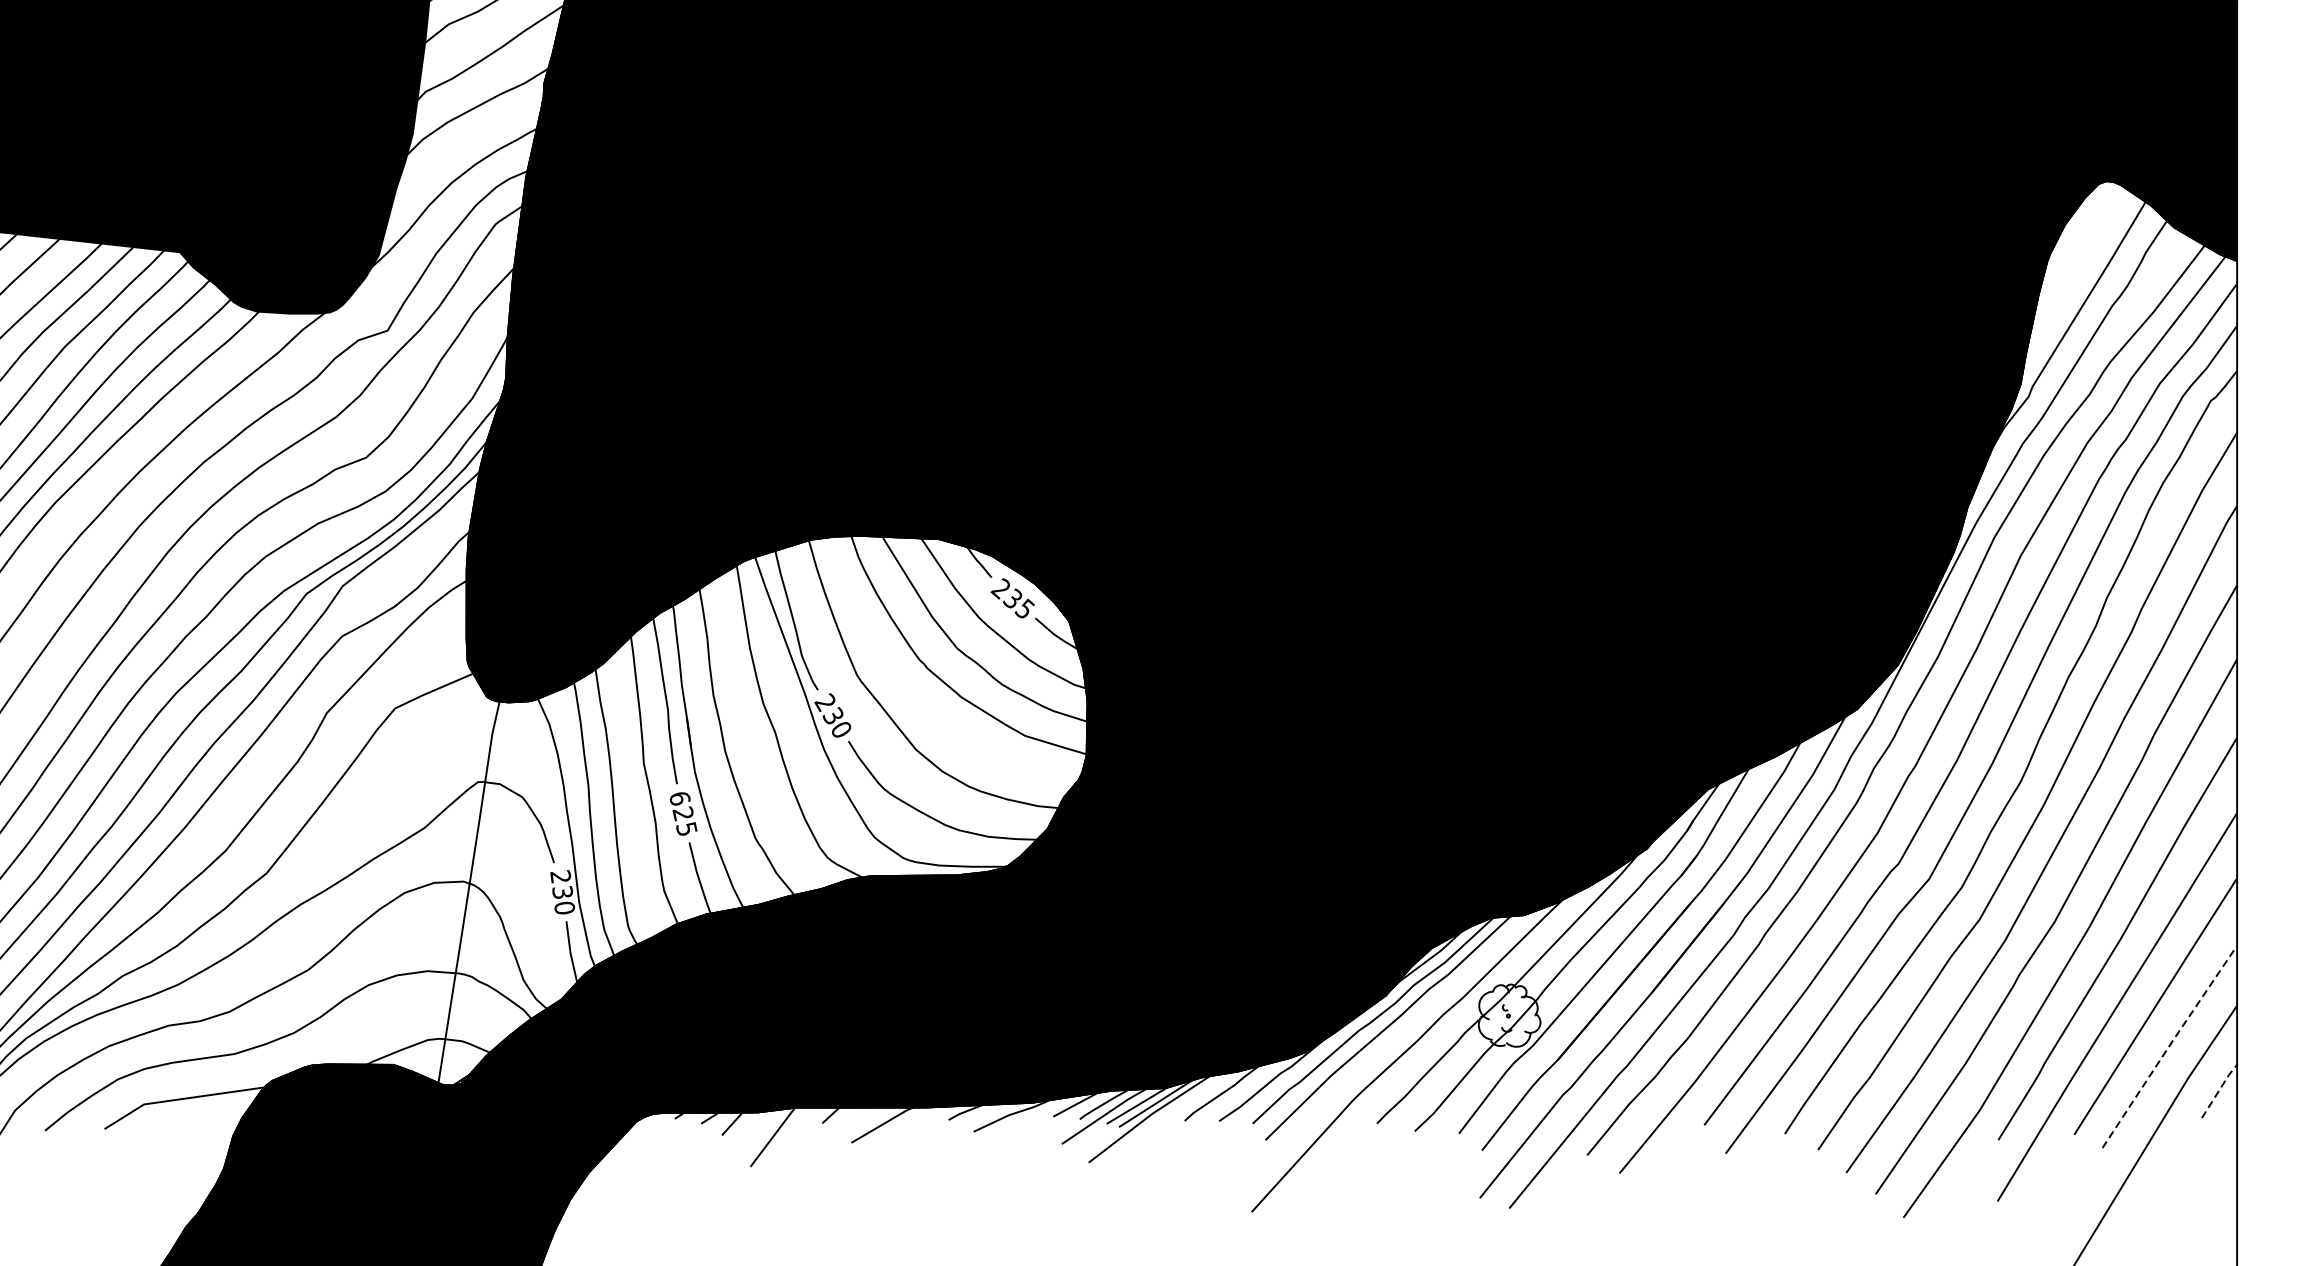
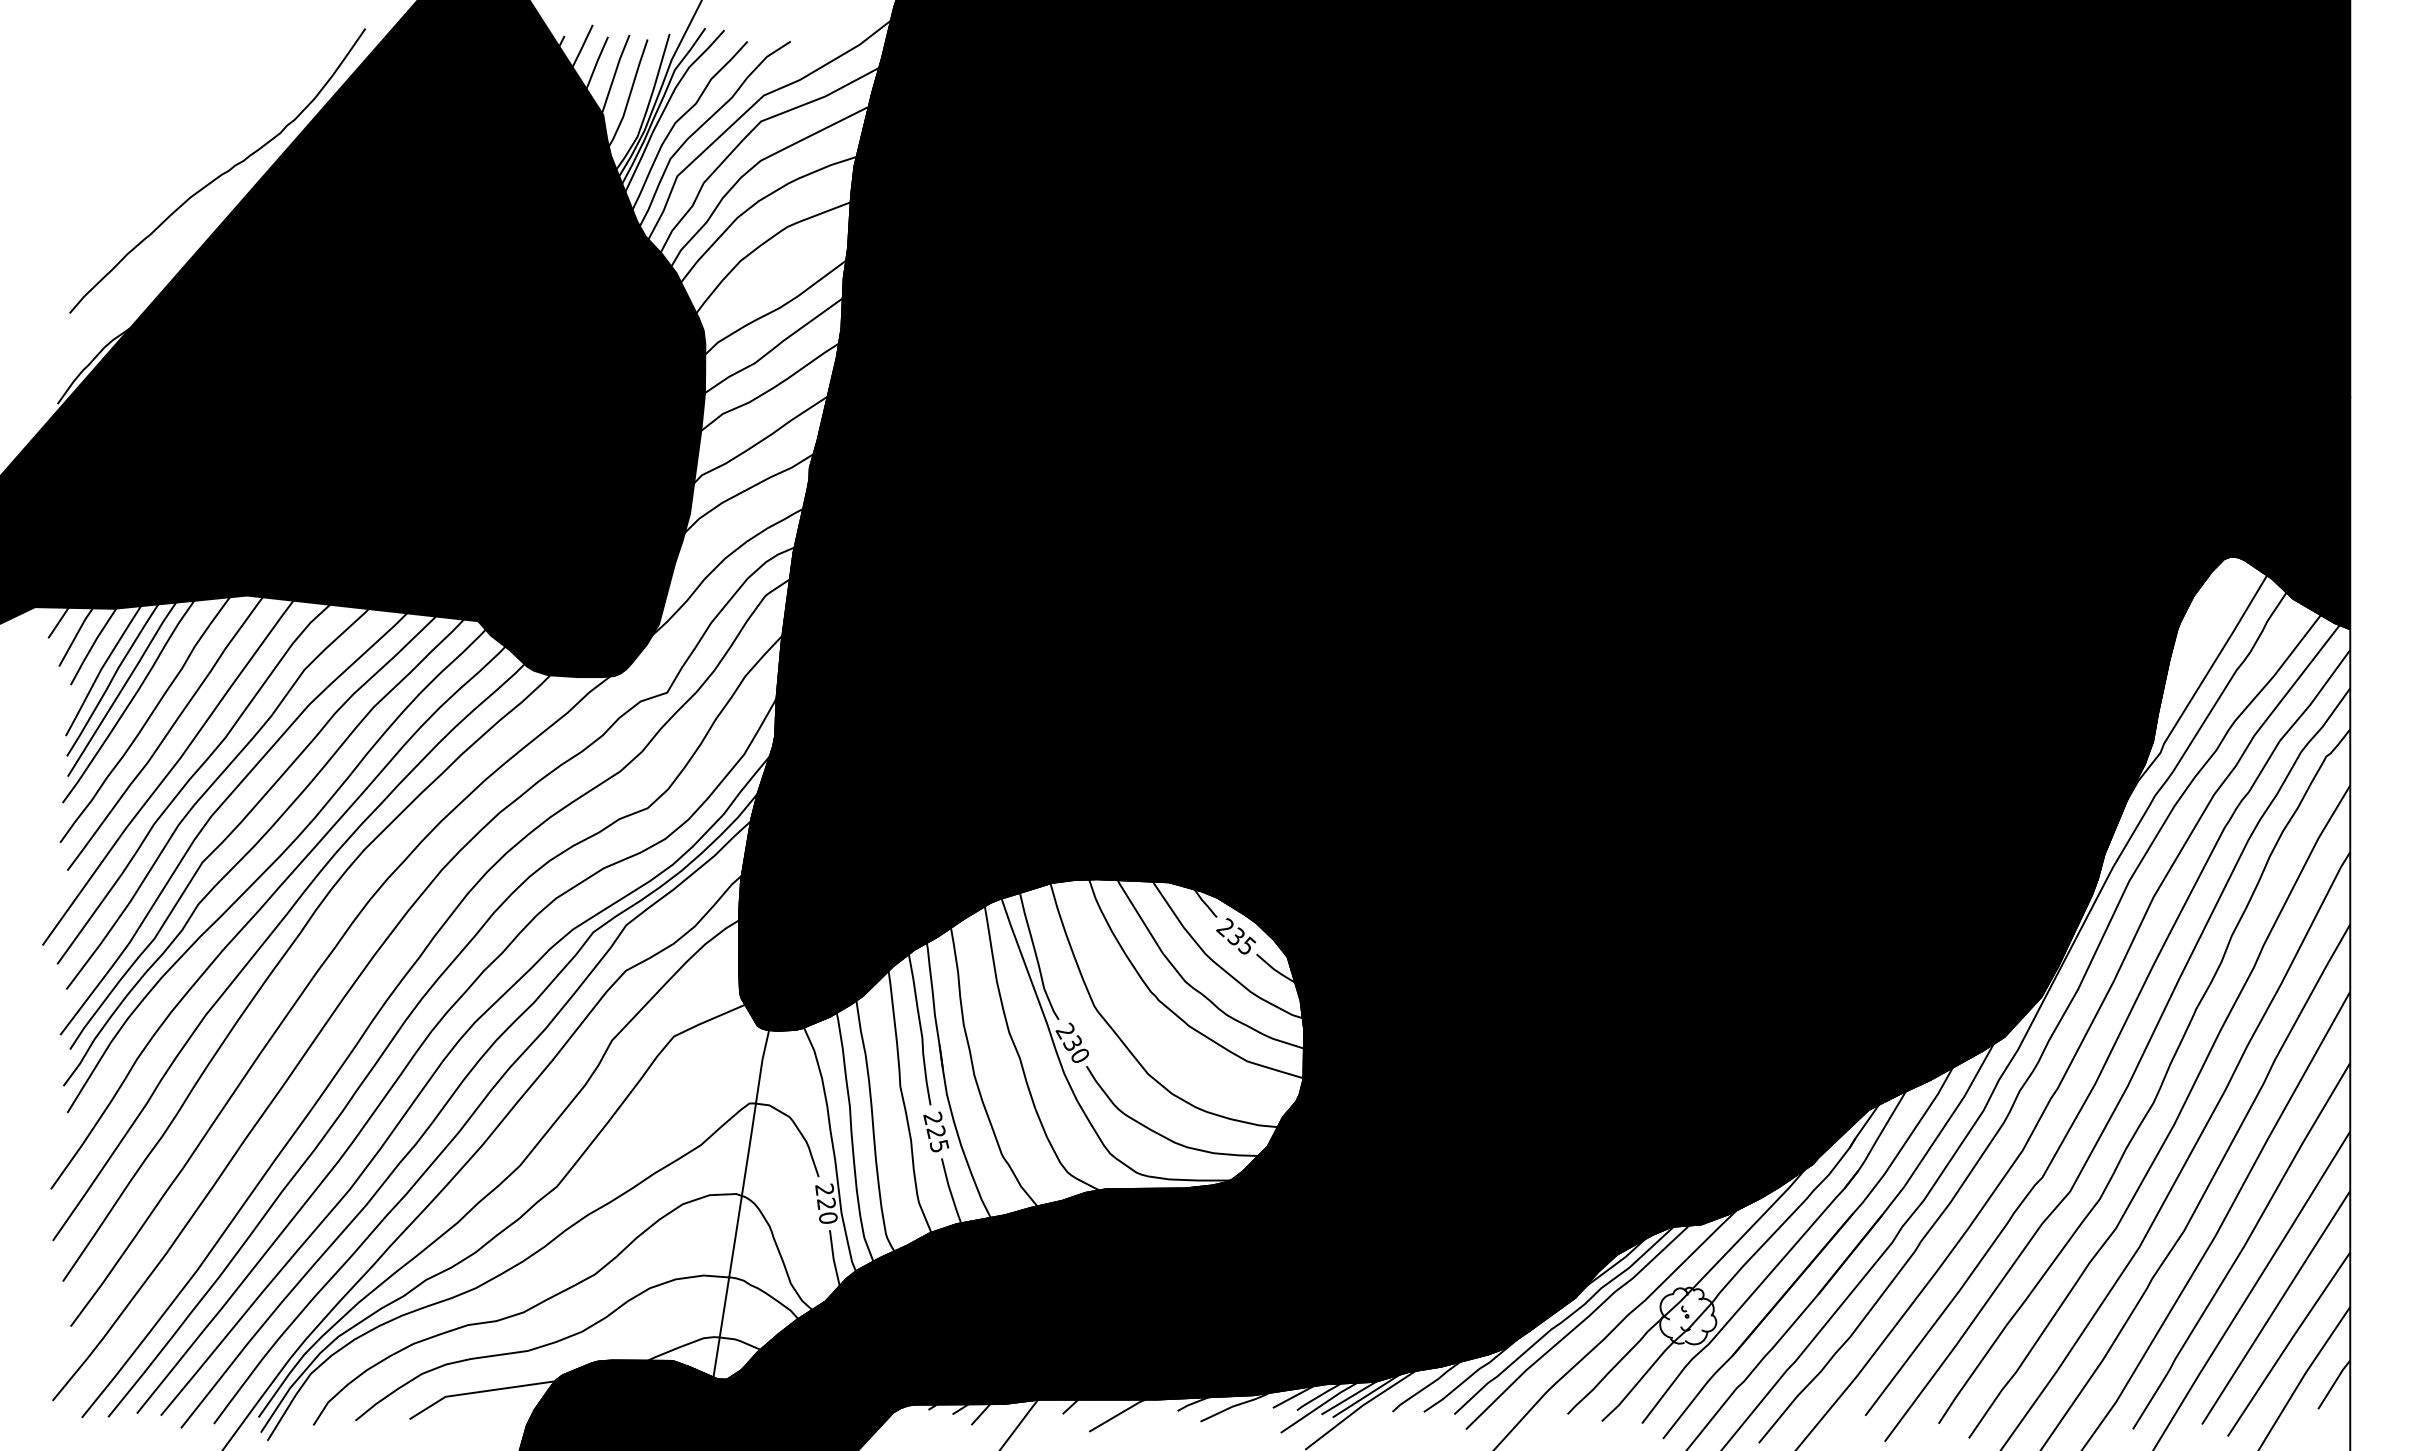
text: (679, 798) -> (932, 1118), 625 -> 225
text: (562, 891) -> (826, 1203), 230 -> 220
line: (2169, 1045) -> (2288, 1343), dashed -> solid
line: (2218, 1090) -> (2333, 1384), dashed -> solid

